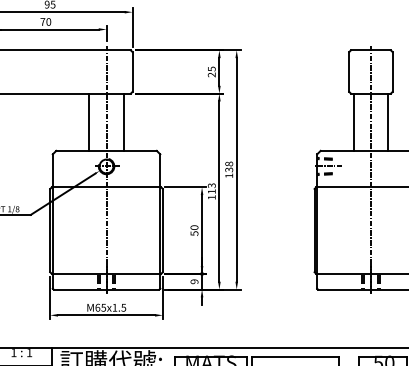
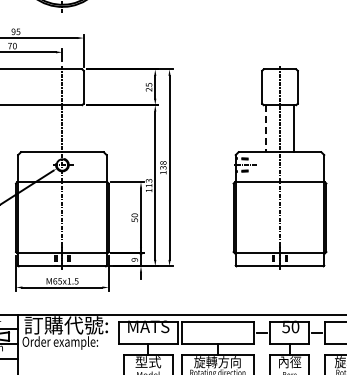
line: (89, 122) -> (48, 128), removed
line: (123, 122) -> (76, 128), removed
line: (353, 122) -> (265, 128), solid -> dashed

